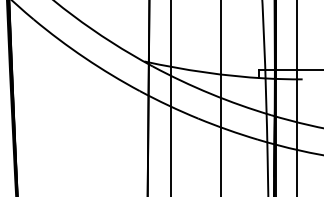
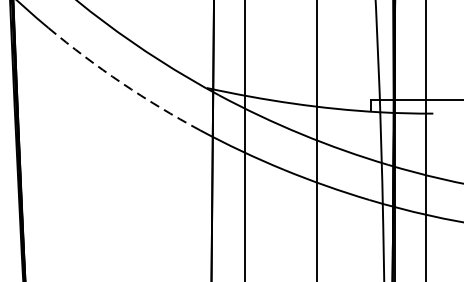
arc: (84, 57) -> (121, 82), solid -> dashed

